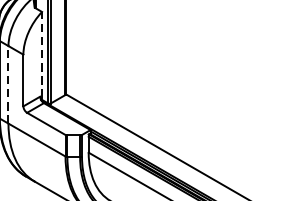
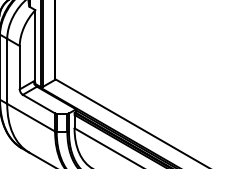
line: (42, 54) -> (35, 45), dashed -> solid
line: (8, 85) -> (7, 71), dashed -> solid

